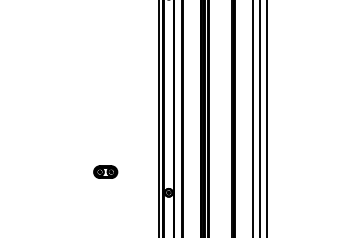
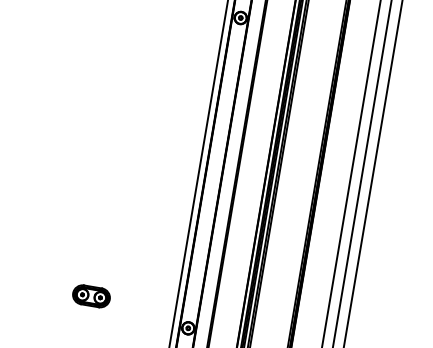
part: (105, 171) -> (91, 295), moved

